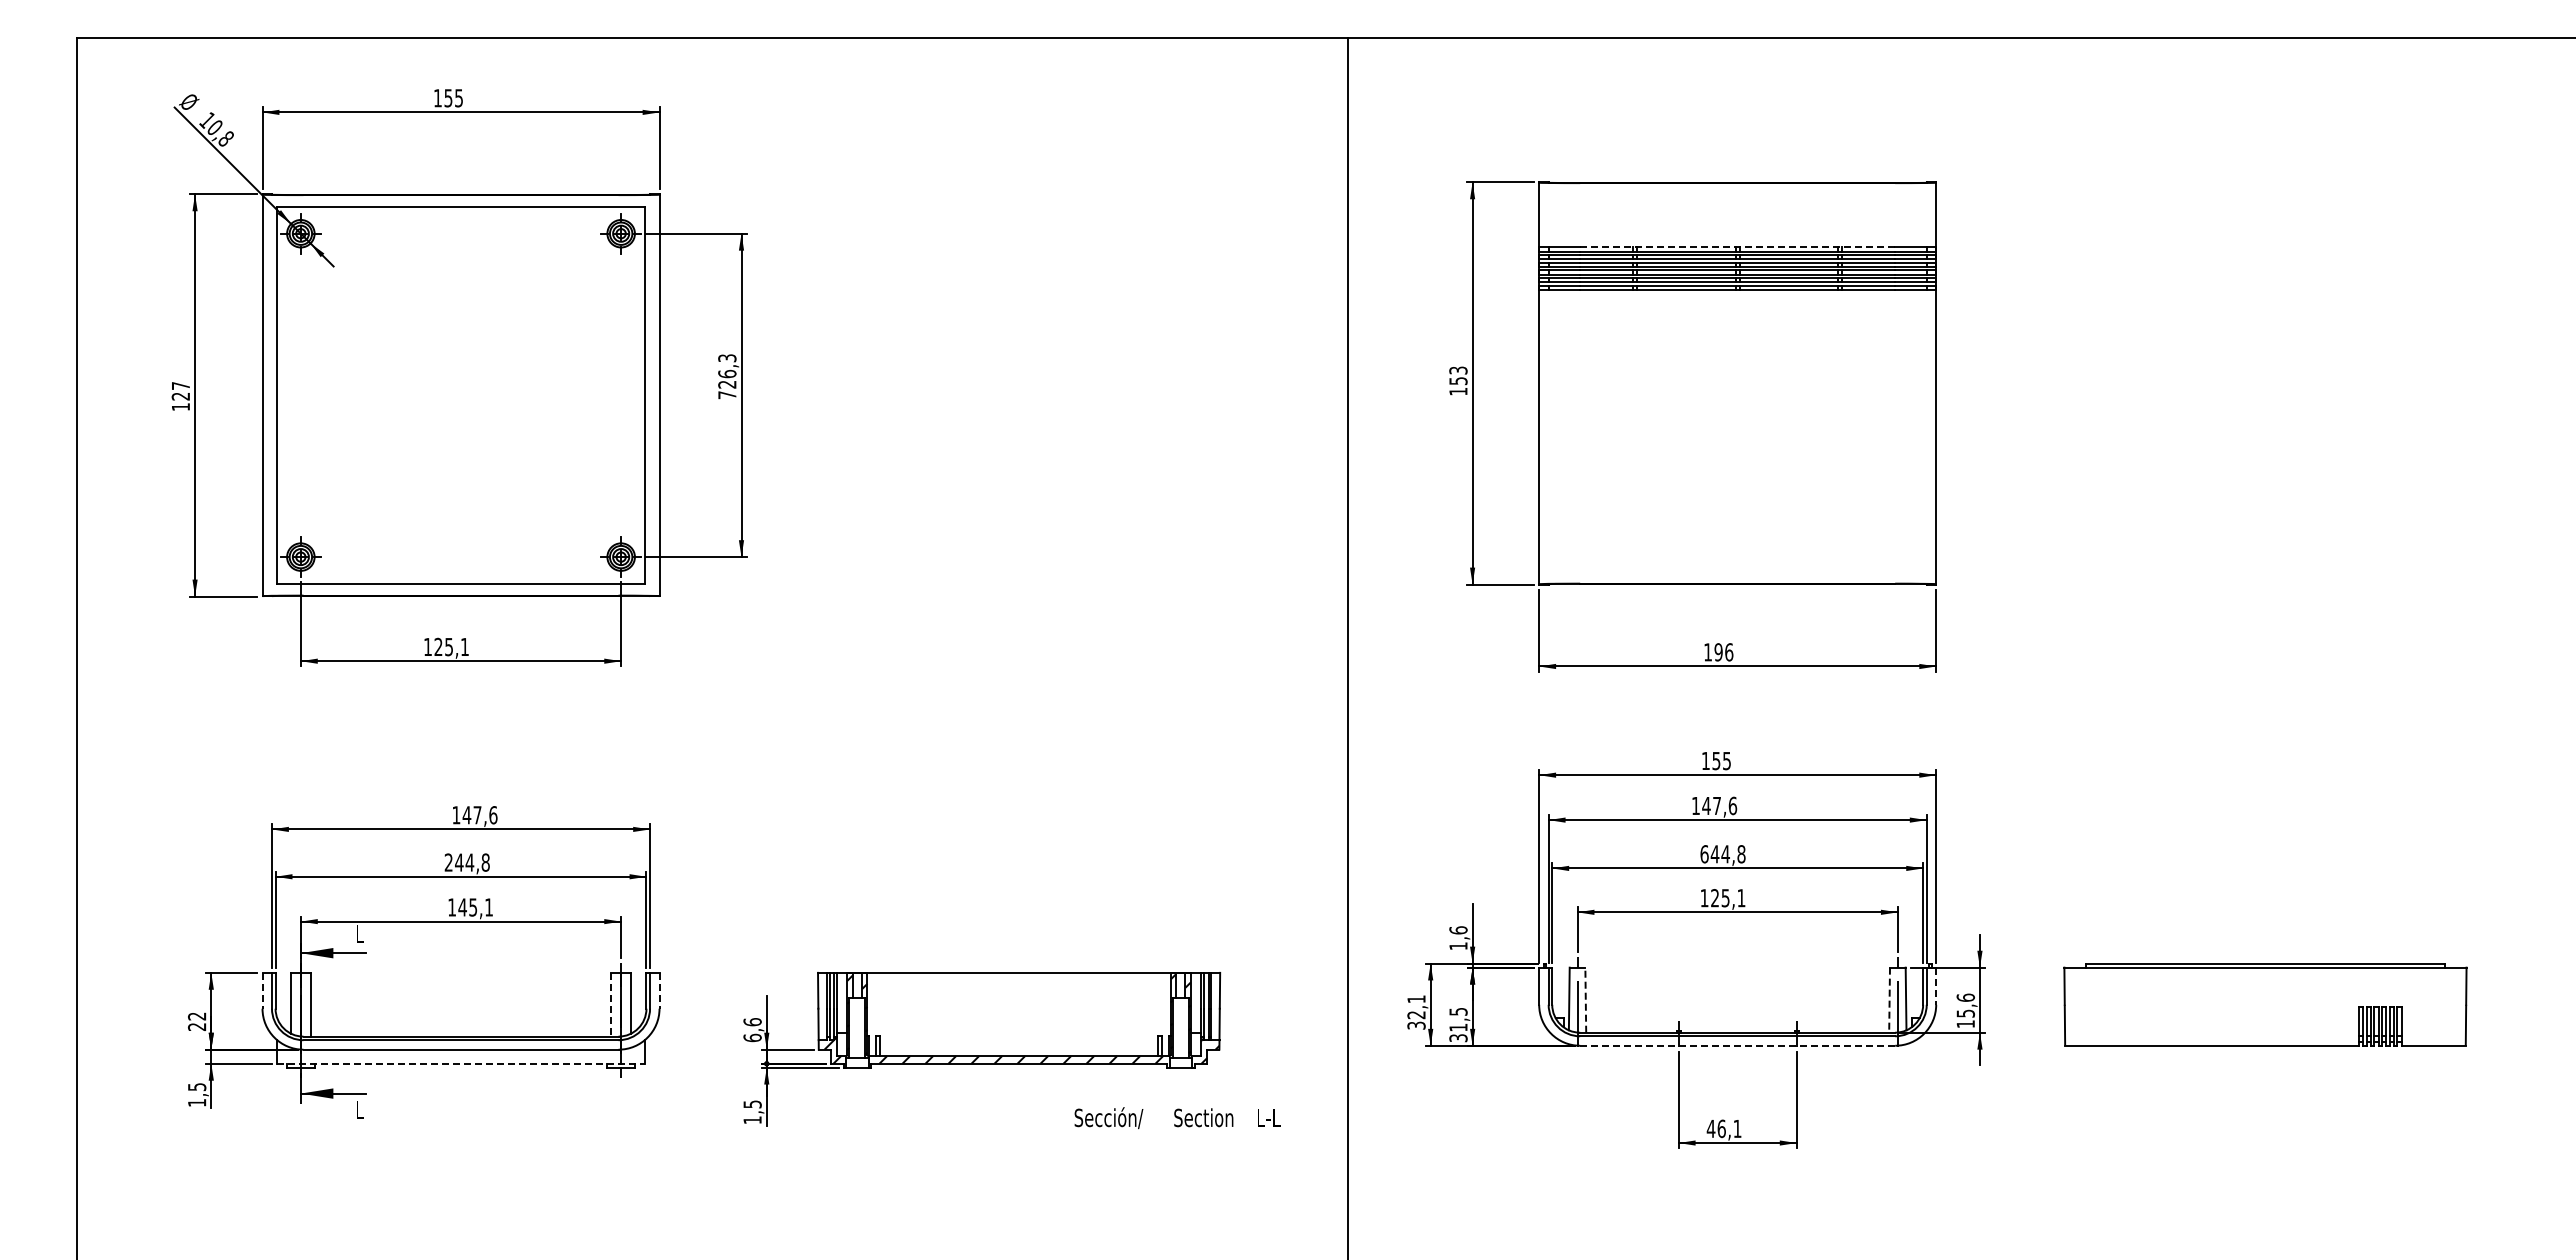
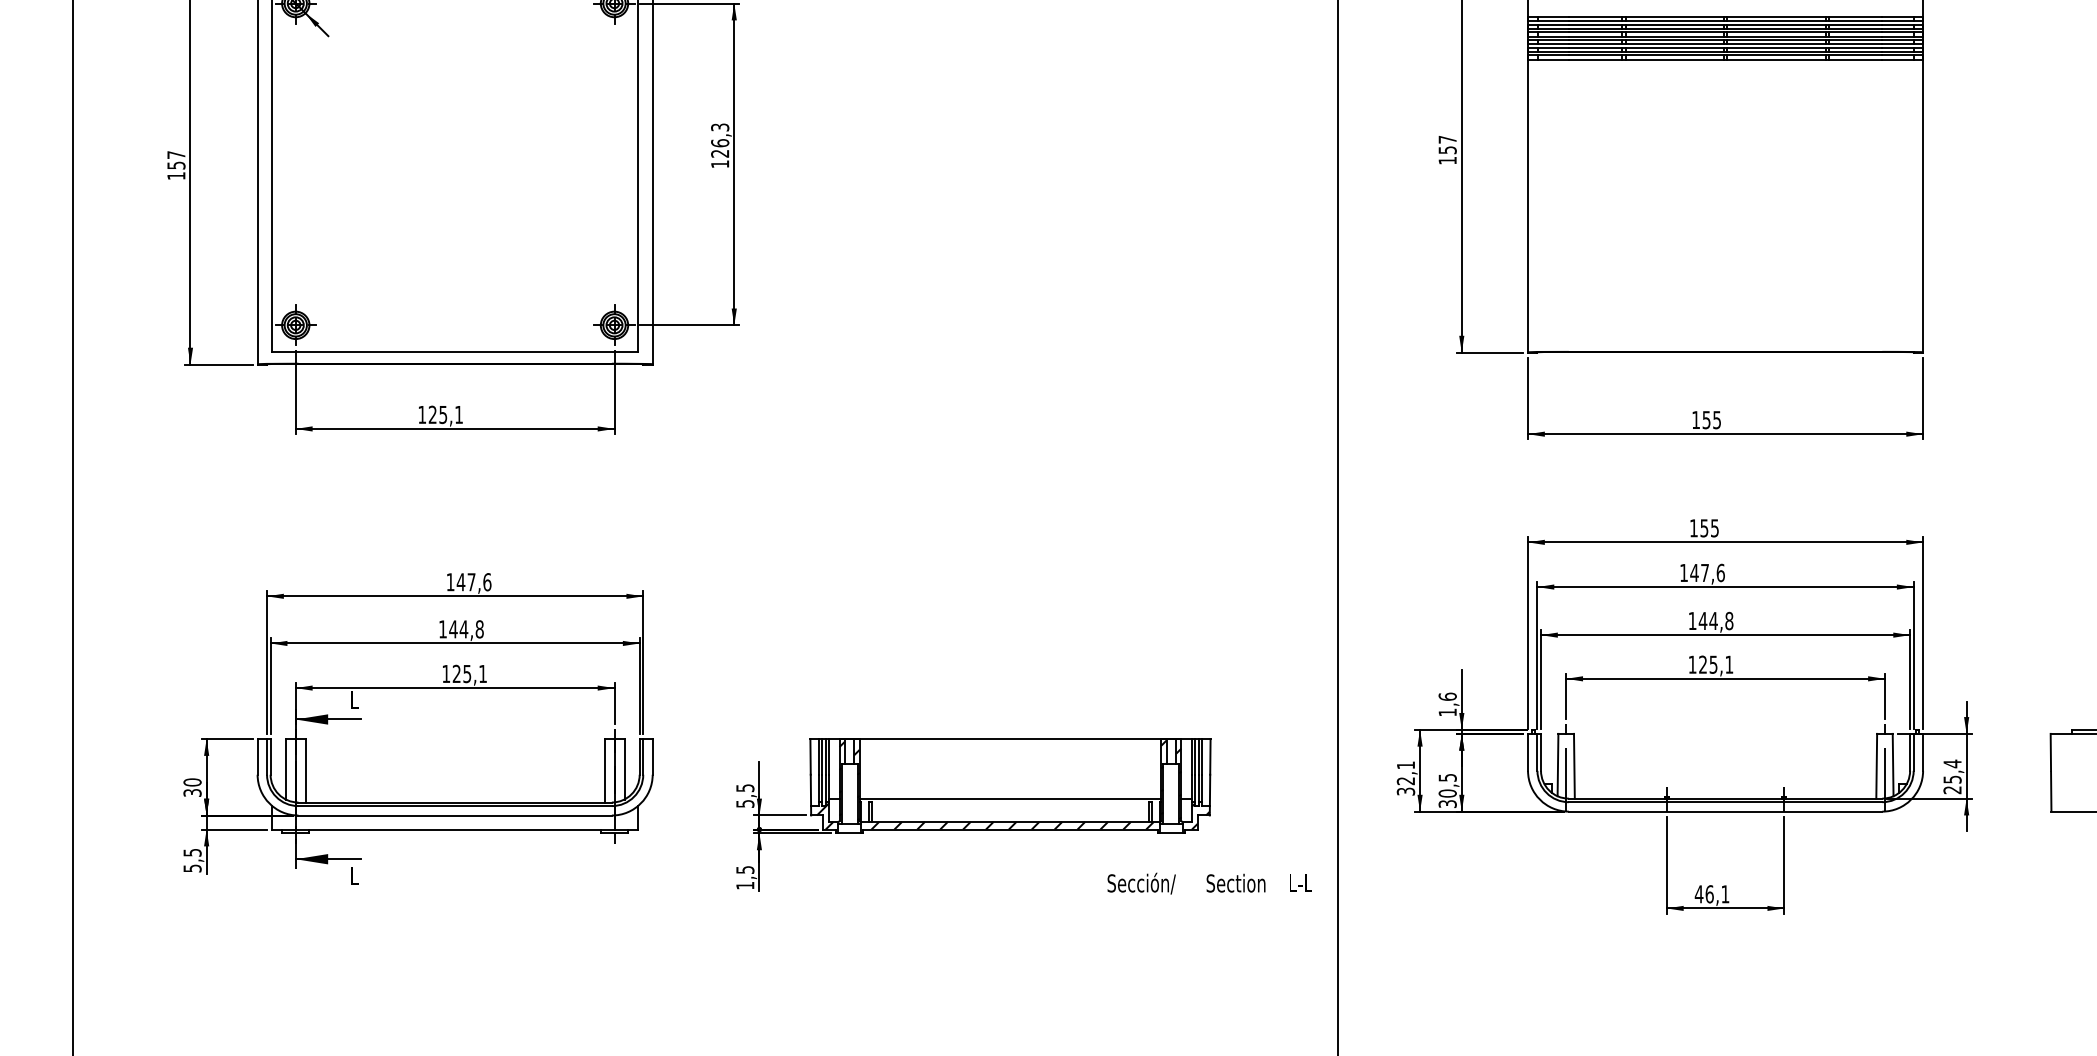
line: (1737, 247) -> (1725, 17), dashed -> solid
text: (1458, 370) -> (1447, 139), 153 -> 157
text: (727, 395) -> (720, 164), 726,3 -> 126,3
text: (180, 396) -> (176, 165), 127 -> 157
text: (1723, 652) -> (1711, 420), 196 -> 155
text: (1704, 854) -> (1692, 621), 644,8 -> 144,8
text: (448, 862) -> (442, 629), 244,8 -> 144,8
text: (462, 907) -> (456, 674), 145,1 -> 125,1
line: (1936, 986) -> (1923, 752), dashed -> solid
line: (262, 990) -> (257, 756), dashed -> solid
line: (659, 990) -> (652, 756), dashed -> solid
line: (1585, 1000) -> (1574, 766), dashed -> solid
line: (1889, 1000) -> (1876, 766), dashed -> solid
line: (611, 1004) -> (604, 770), dashed -> solid
text: (1965, 1010) -> (1952, 776), 15,6 -> 25,4
text: (197, 1021) -> (192, 787), 22 -> 30
text: (1458, 1027) -> (1447, 793), 31,5 -> 30,5
text: (752, 1030) -> (745, 796), 6,6 -> 5,5
line: (1018, 1032) -> (1009, 798), added
line: (1737, 1045) -> (1725, 811), dashed -> solid
line: (461, 1063) -> (455, 829), dashed -> solid
text: (197, 1102) -> (192, 868), 1,5 -> 5,5
text: (1177, 1118) -> (1209, 883), moved

